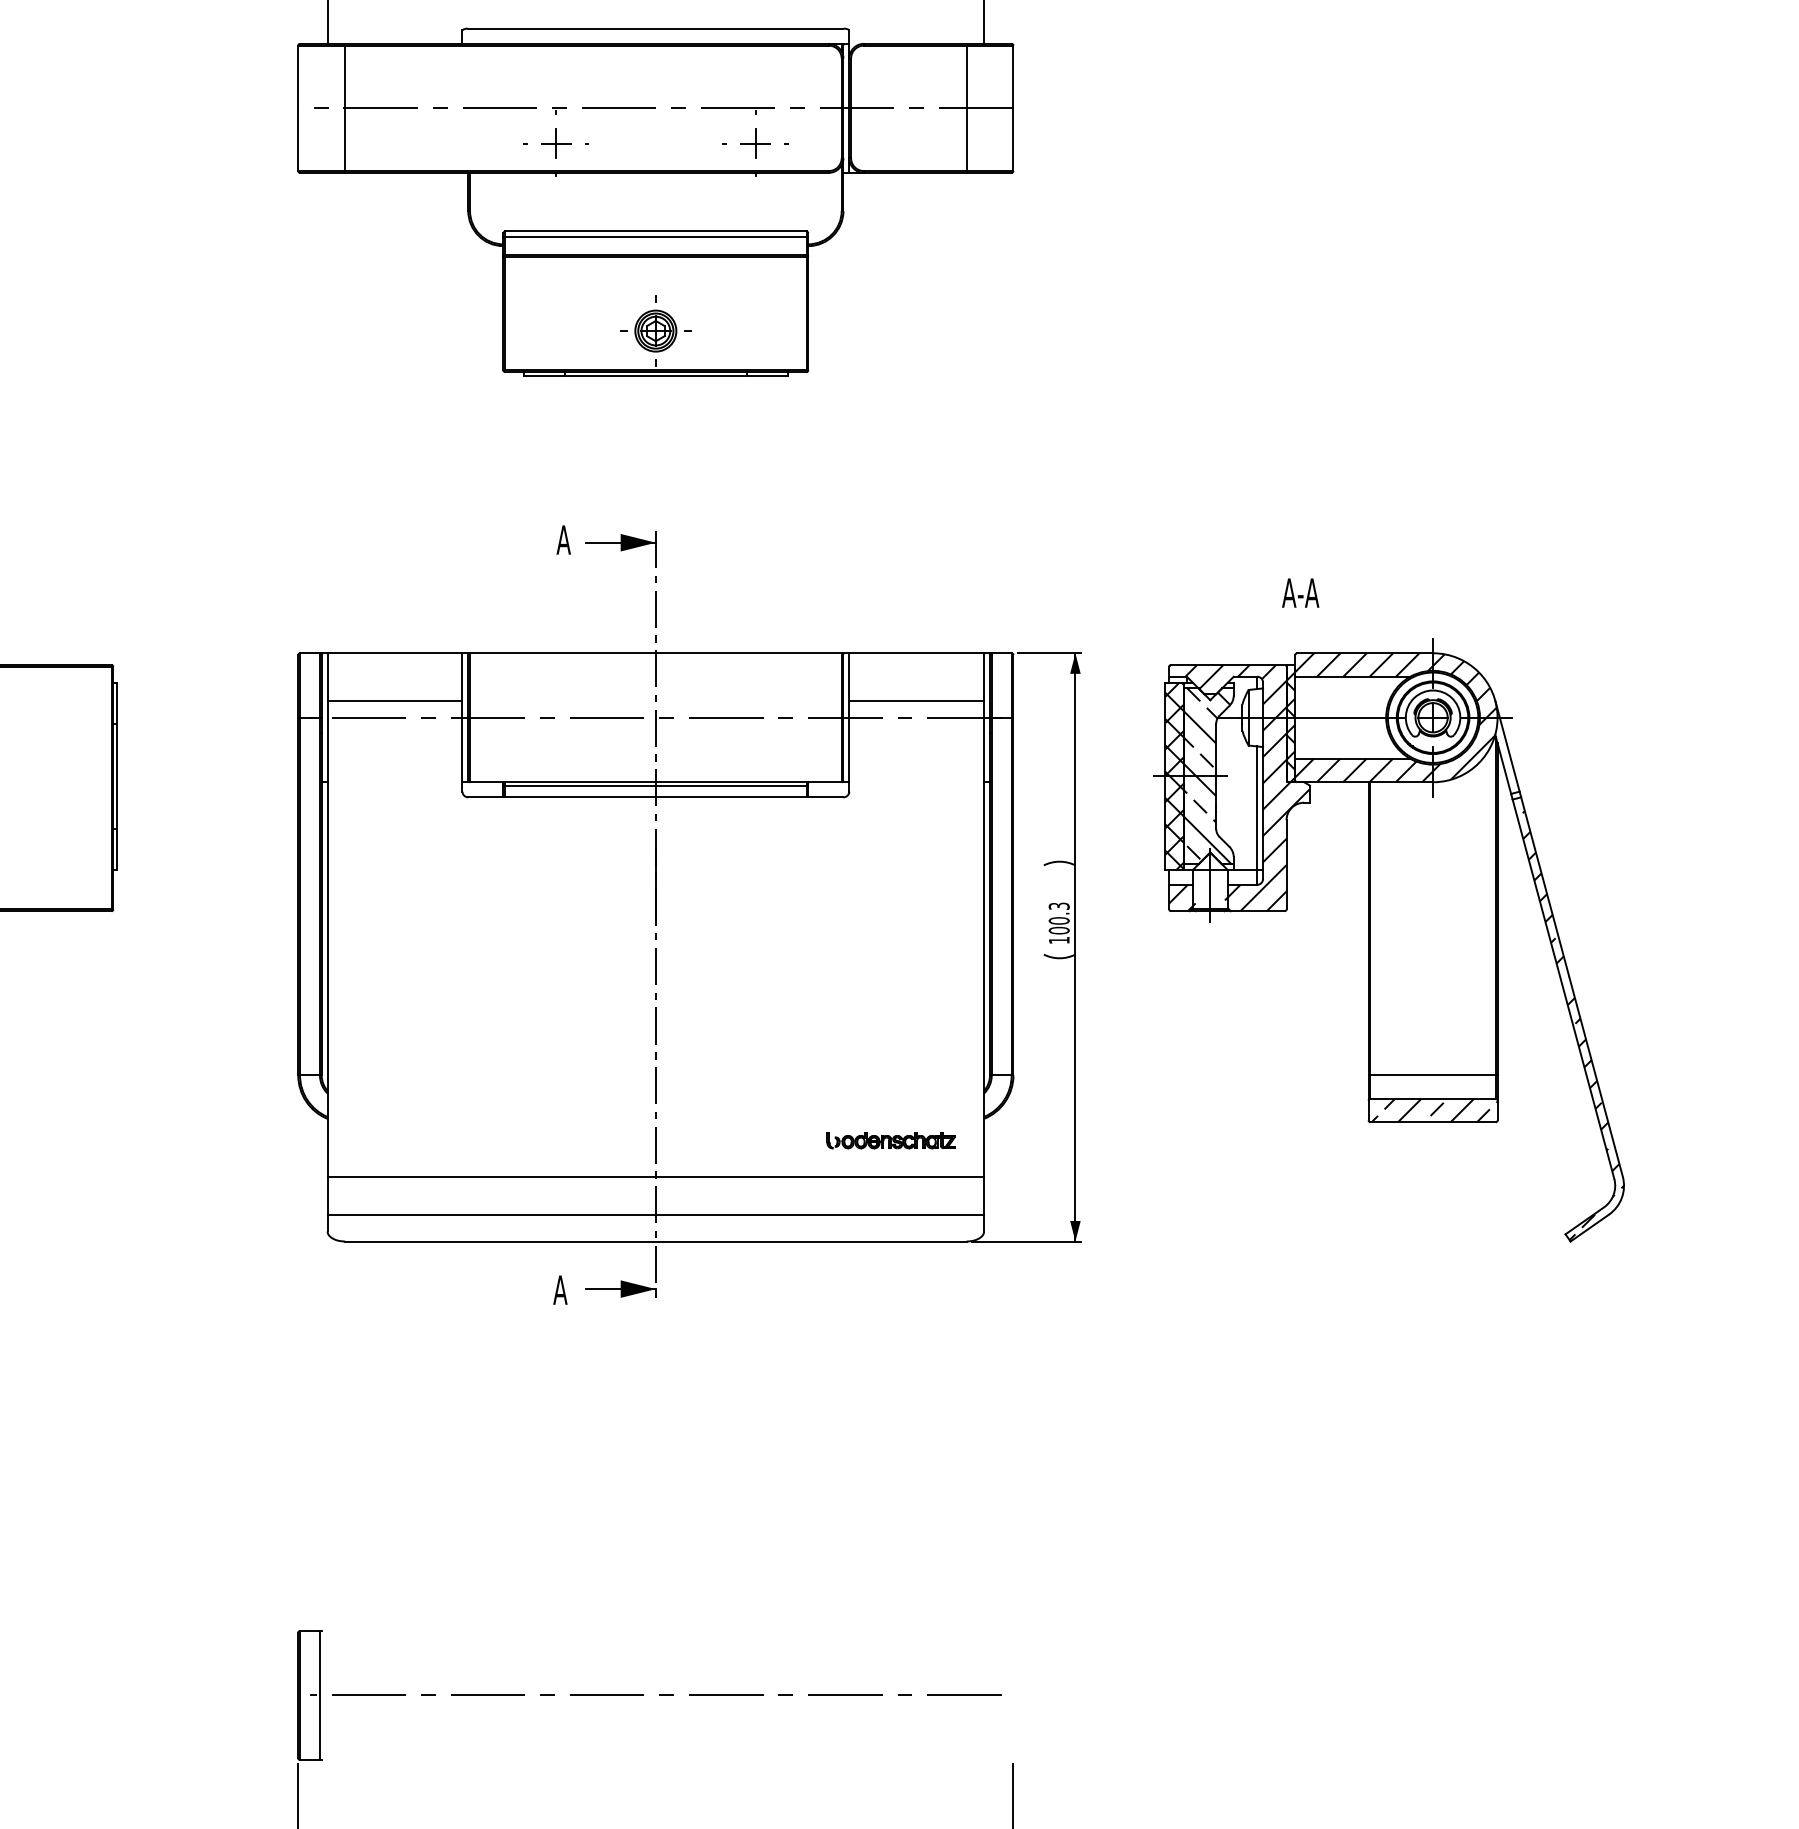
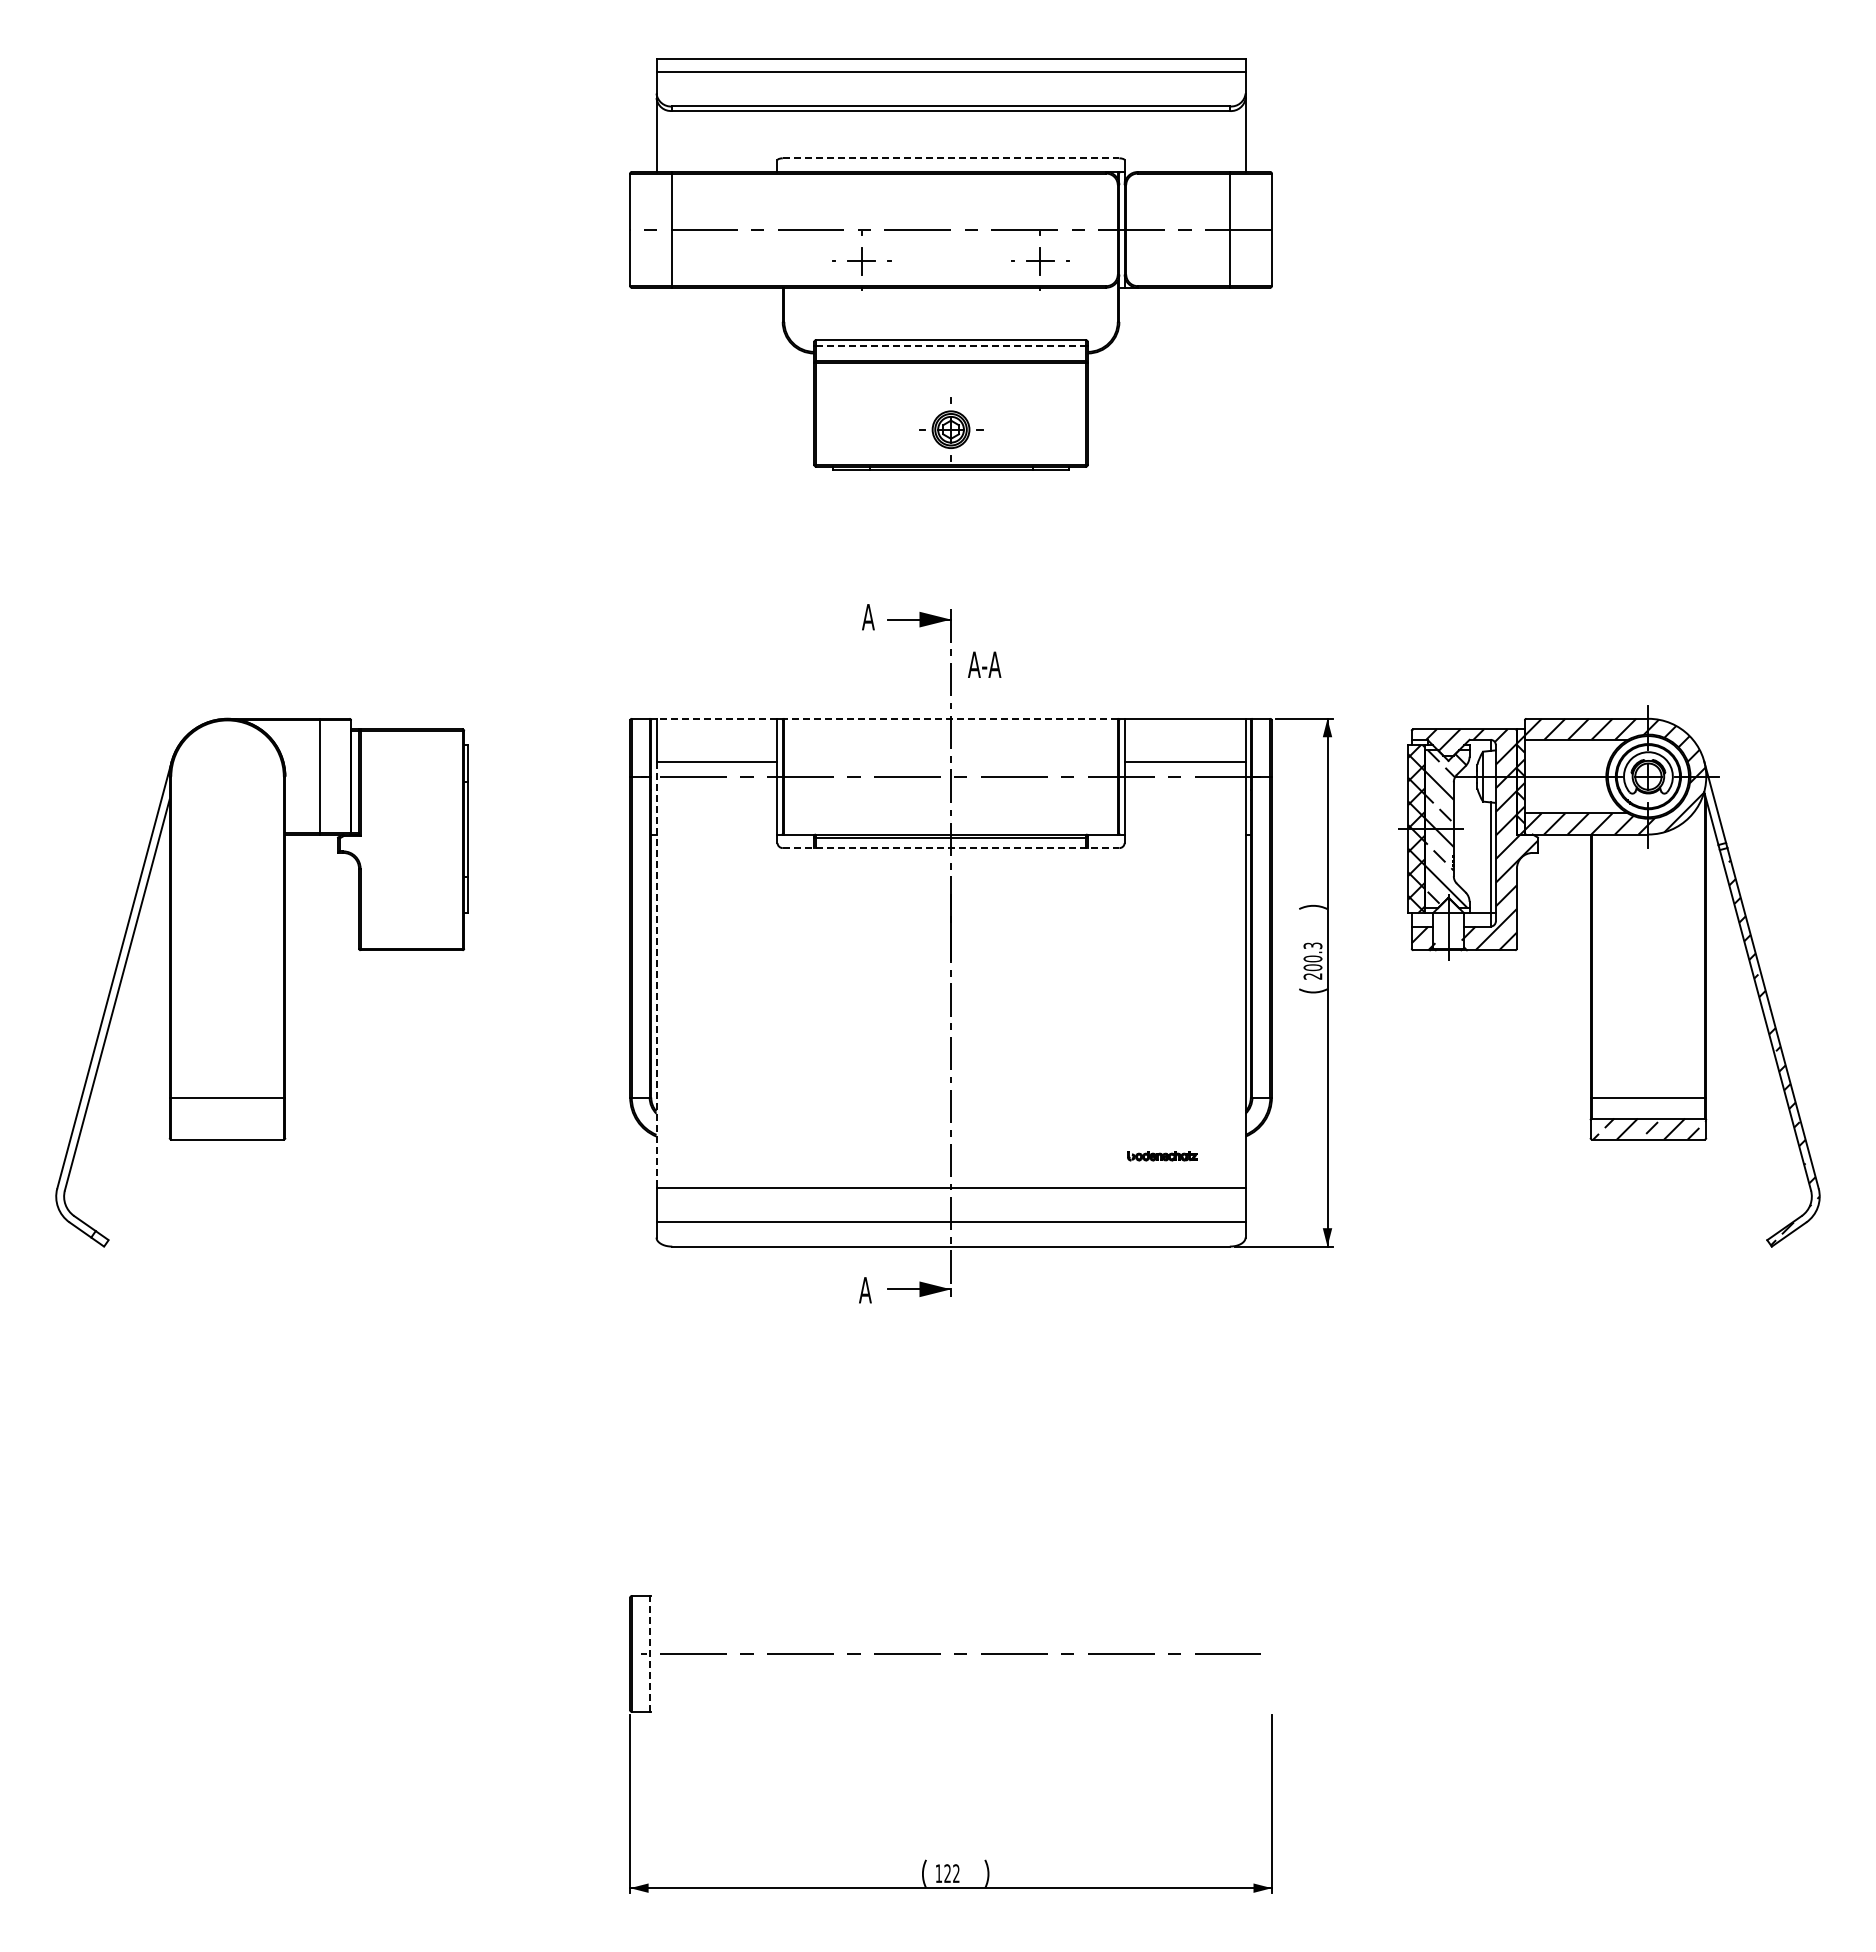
line: (656, 28) -> (951, 158), solid -> dashed
line: (656, 237) -> (951, 345), solid -> dashed
text: (1300, 592) -> (984, 664), moved
line: (394, 652) -> (716, 718), solid -> dashed
line: (656, 652) -> (951, 718), solid -> dashed
line: (656, 797) -> (951, 848), solid -> dashed
line: (327, 939) -> (656, 975), solid -> dashed
text: (1058, 940) -> (1312, 976), 100.3 -> 200.3
part: (891, 1141) -> (1162, 1156), size x0.6
line: (319, 1694) -> (649, 1653), solid -> dashed

